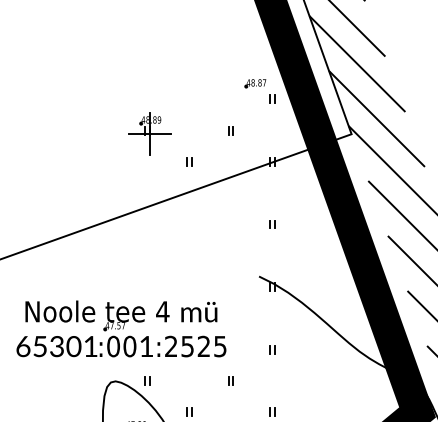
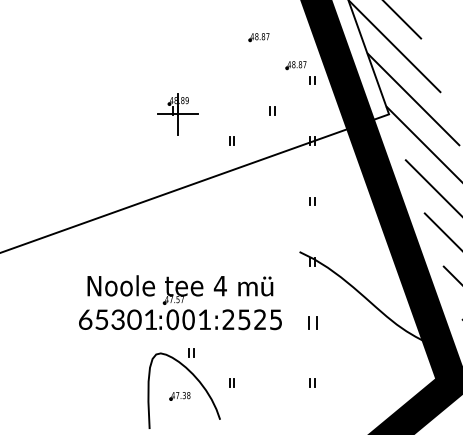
part: (216, 54) -> (258, 37), added
part: (149, 134) -> (177, 114), moved
part: (121, 328) -> (180, 302), moved
part: (272, 349) -> (312, 322), size x1.6
part: (231, 380) -> (272, 352), removed

